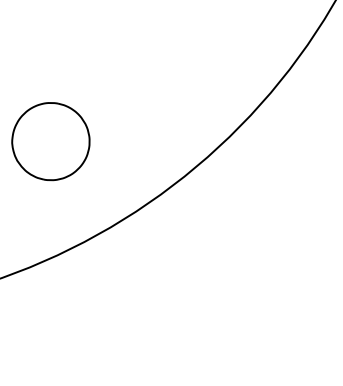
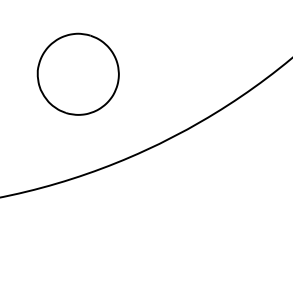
part: (50, 141) -> (77, 74), moved

